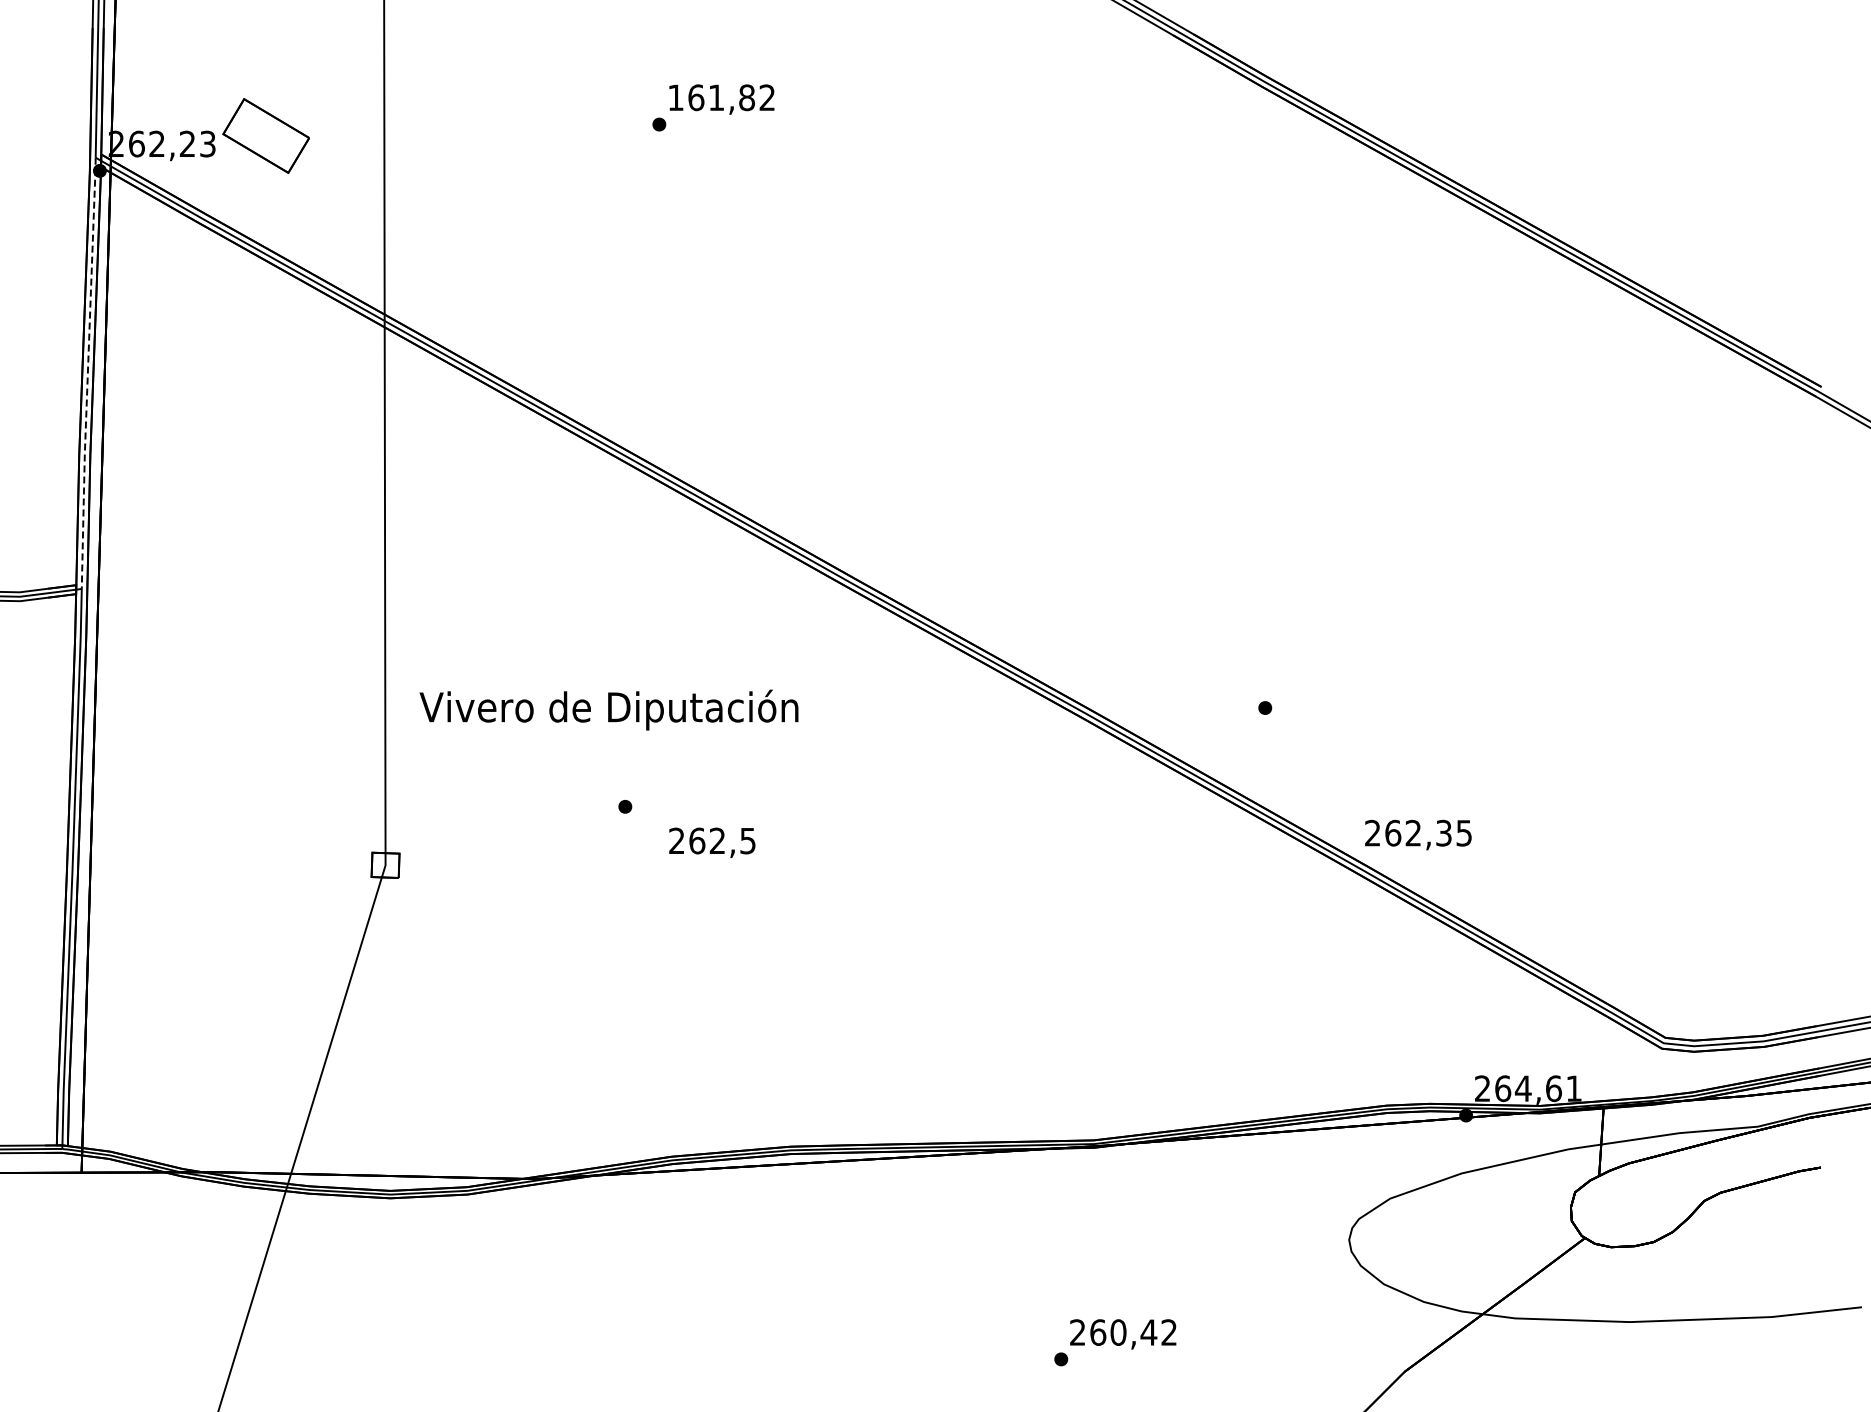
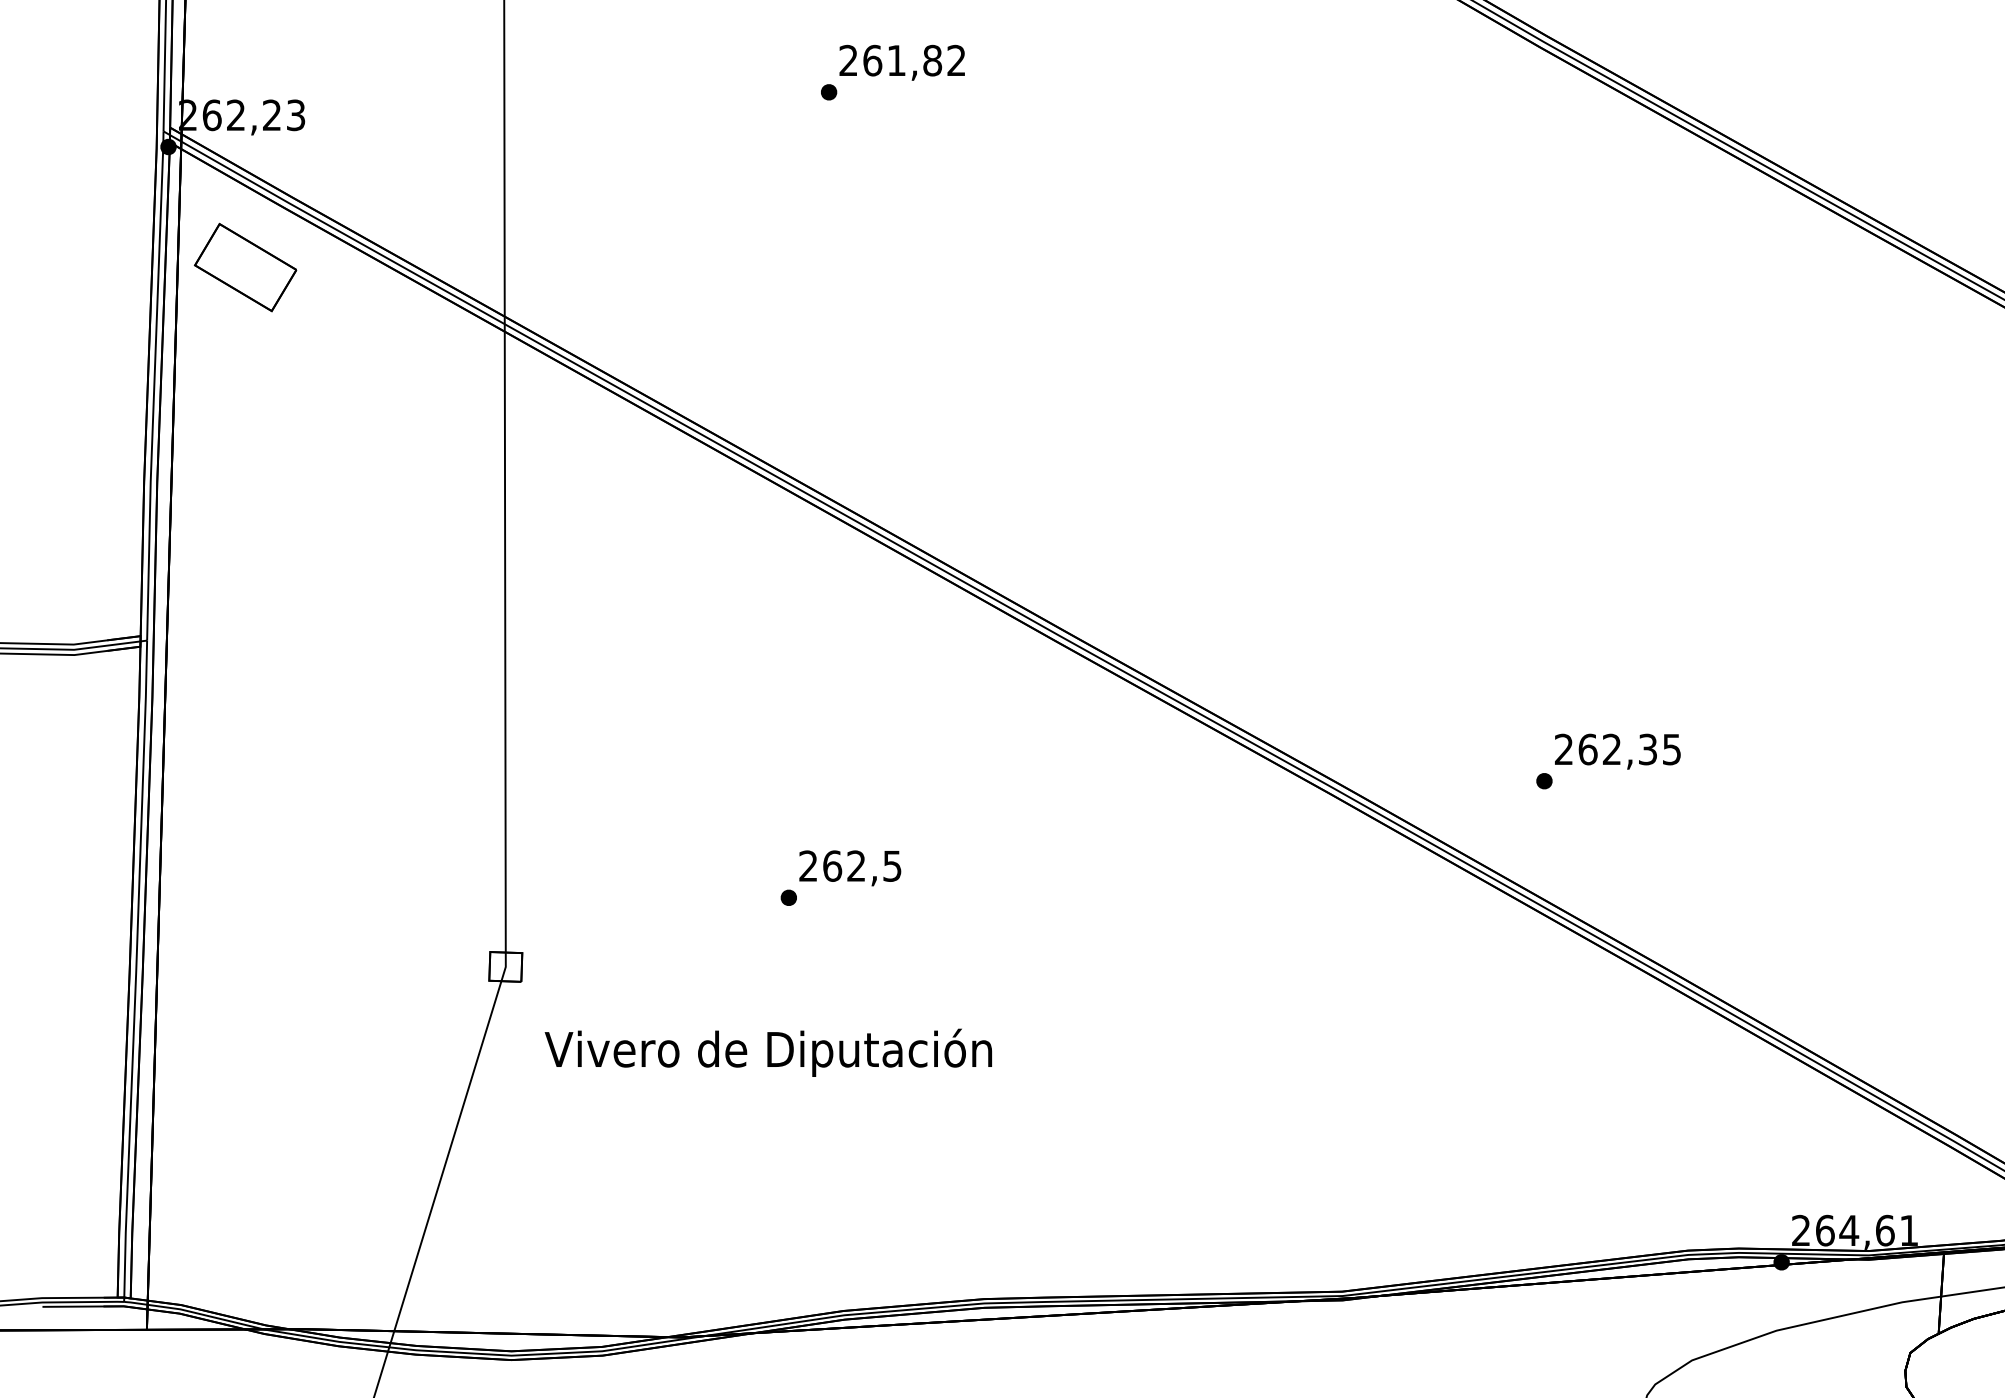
text: (675, 97) -> (848, 60), 161,82 -> 261,82
part: (265, 135) -> (244, 266), moved
line: (87, 373) -> (153, 386), dashed -> solid
text: (608, 709) -> (767, 1052), moved
text: (1418, 834) -> (1617, 751), moved
text: (712, 842) -> (850, 867), moved

